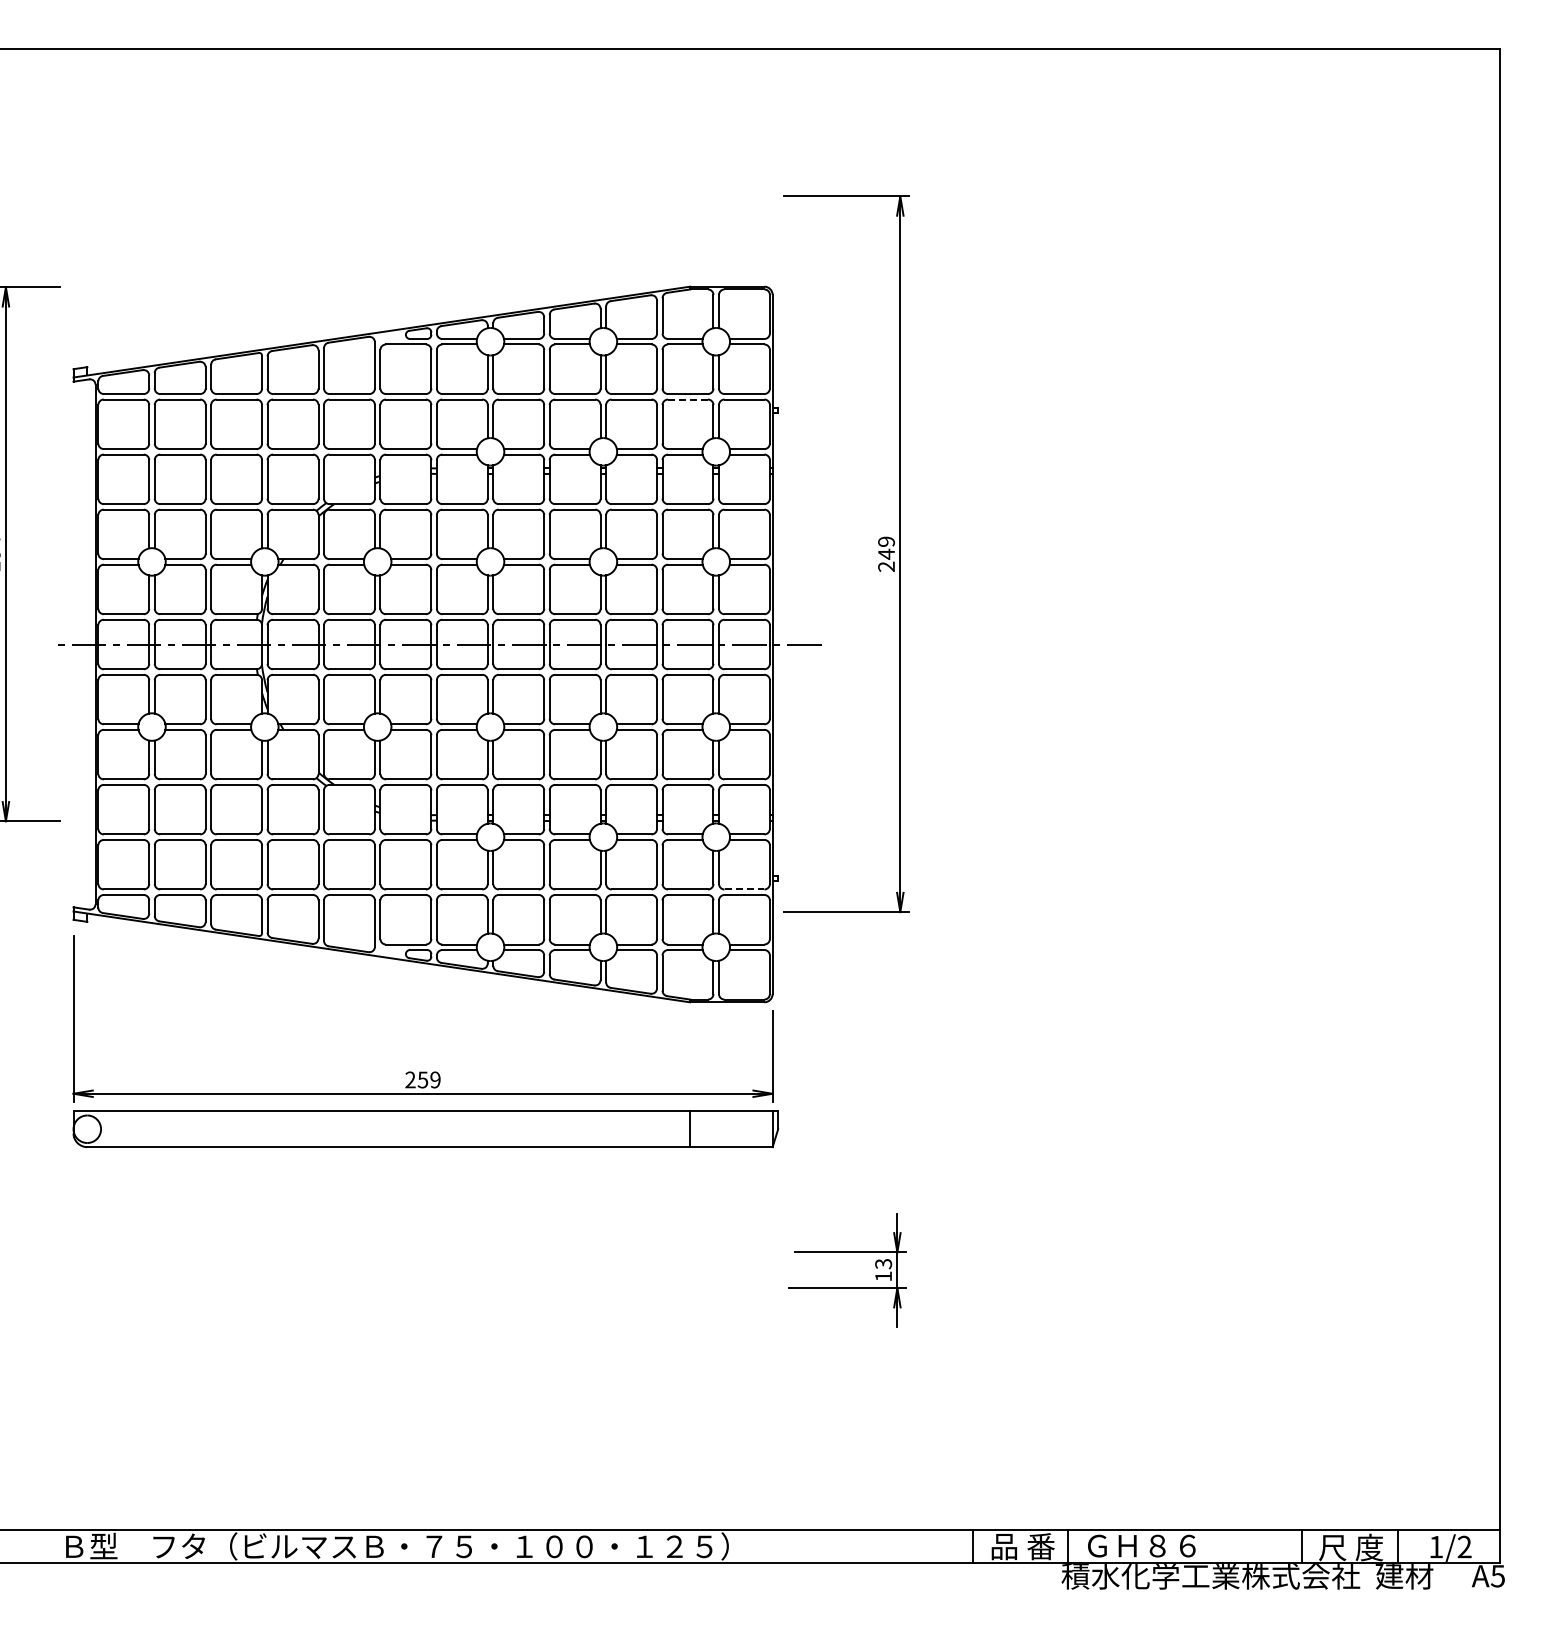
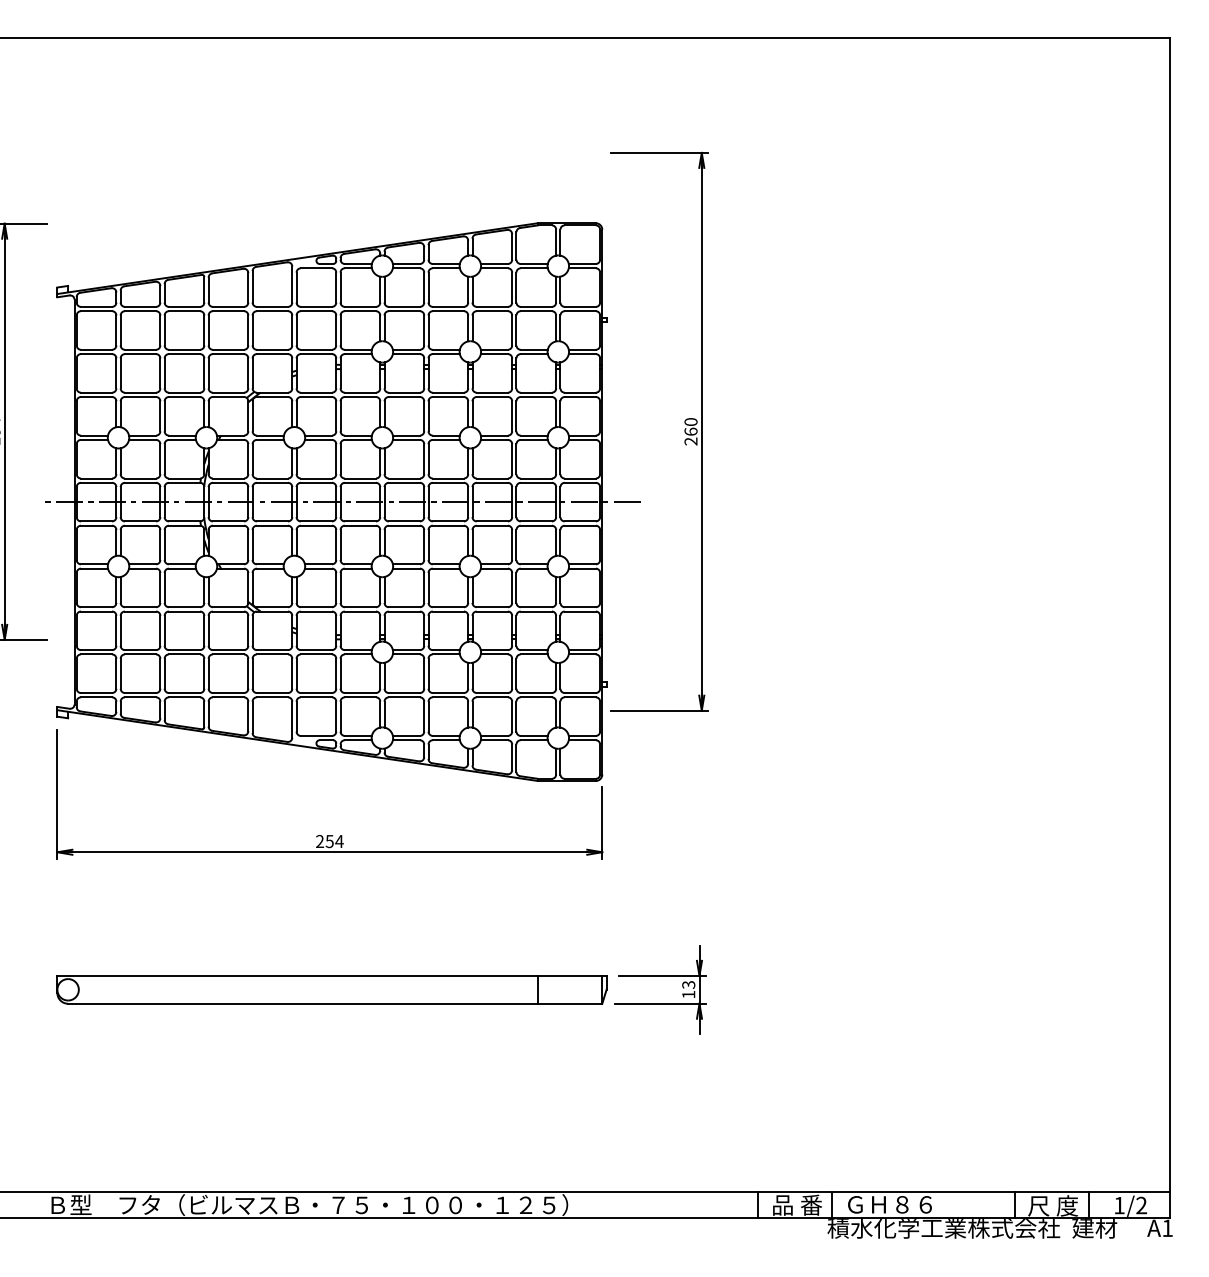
line: (688, 399) -> (536, 311), dashed -> solid
text: (886, 547) -> (691, 426), 249 -> 260
line: (744, 889) -> (580, 693), dashed -> solid
text: (435, 1079) -> (339, 841), 259 -> 254
part: (425, 1128) -> (331, 989), moved
text: (1497, 1576) -> (1167, 1228), A5 -> A1

